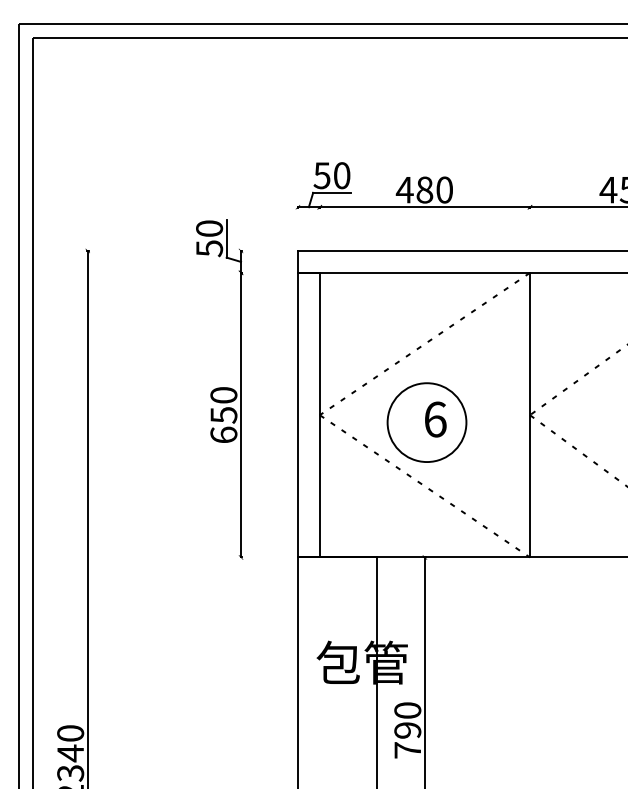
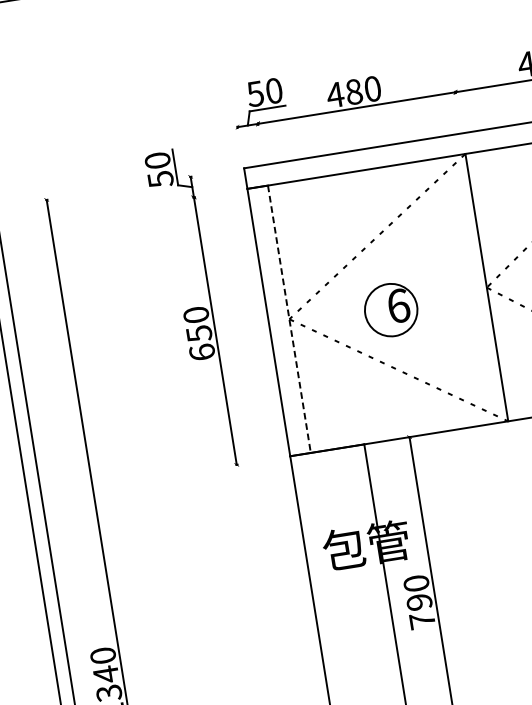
line: (319, 415) -> (289, 319), solid -> dashed
circle: (426, 422) -> (390, 310), size x0.7

